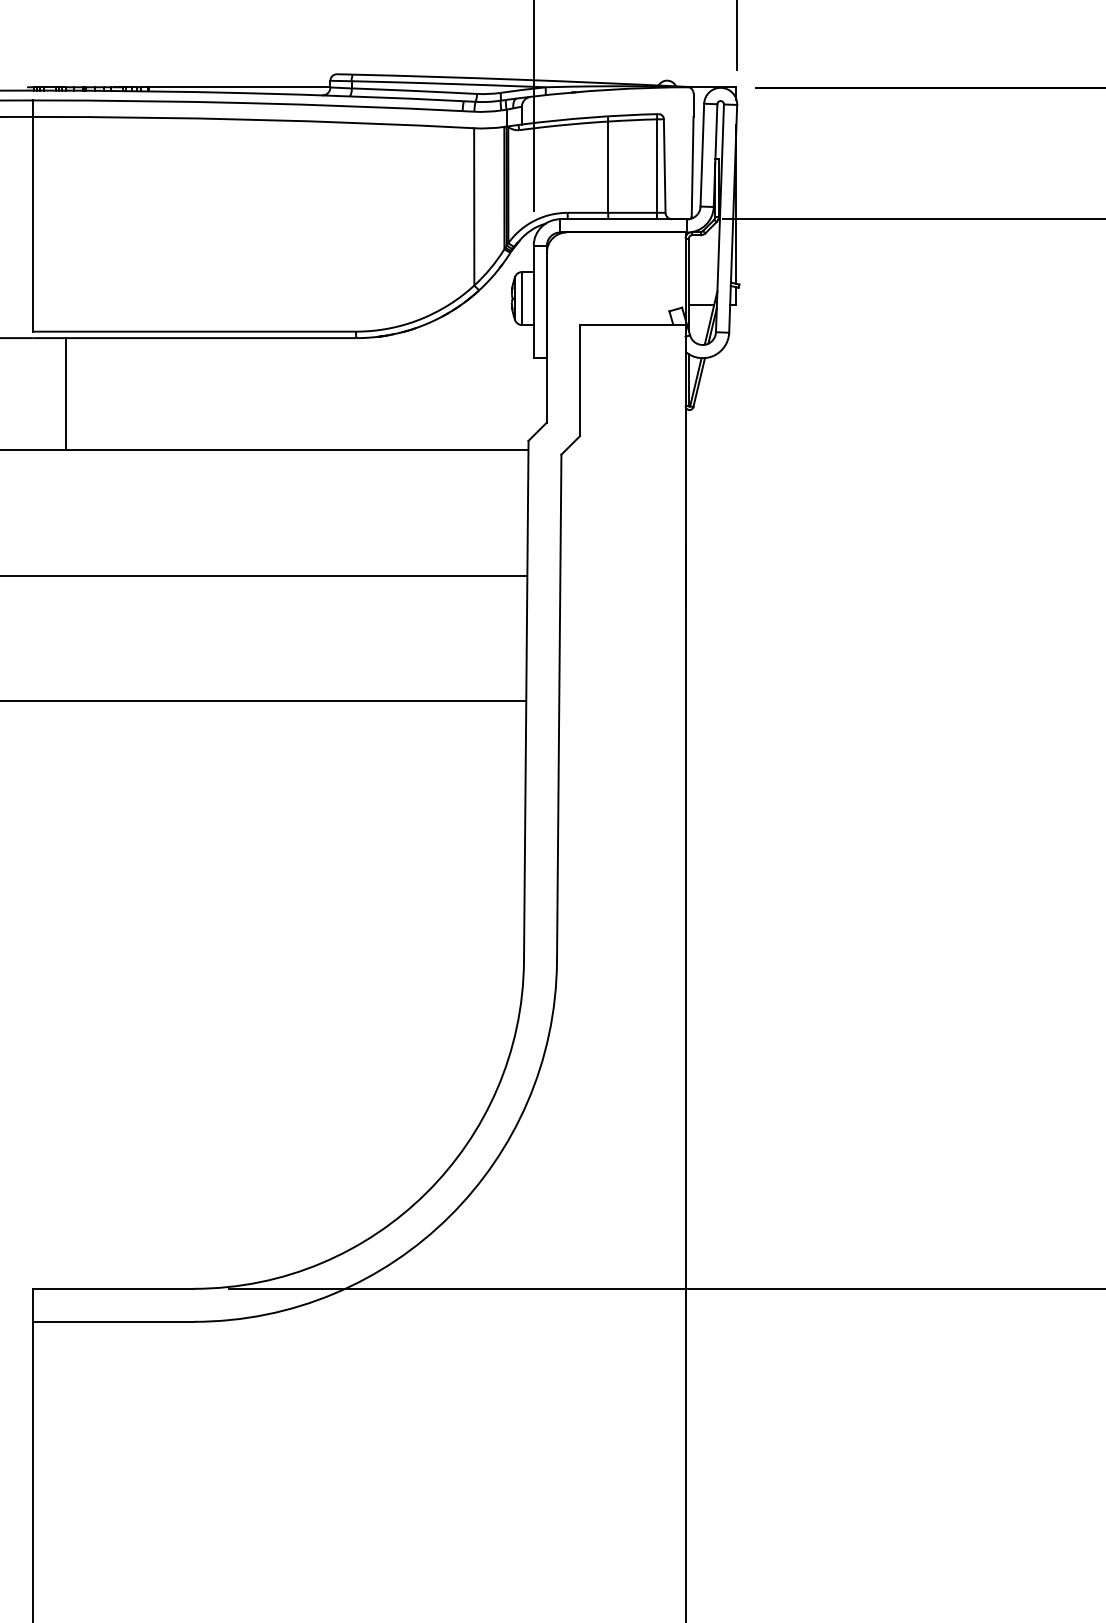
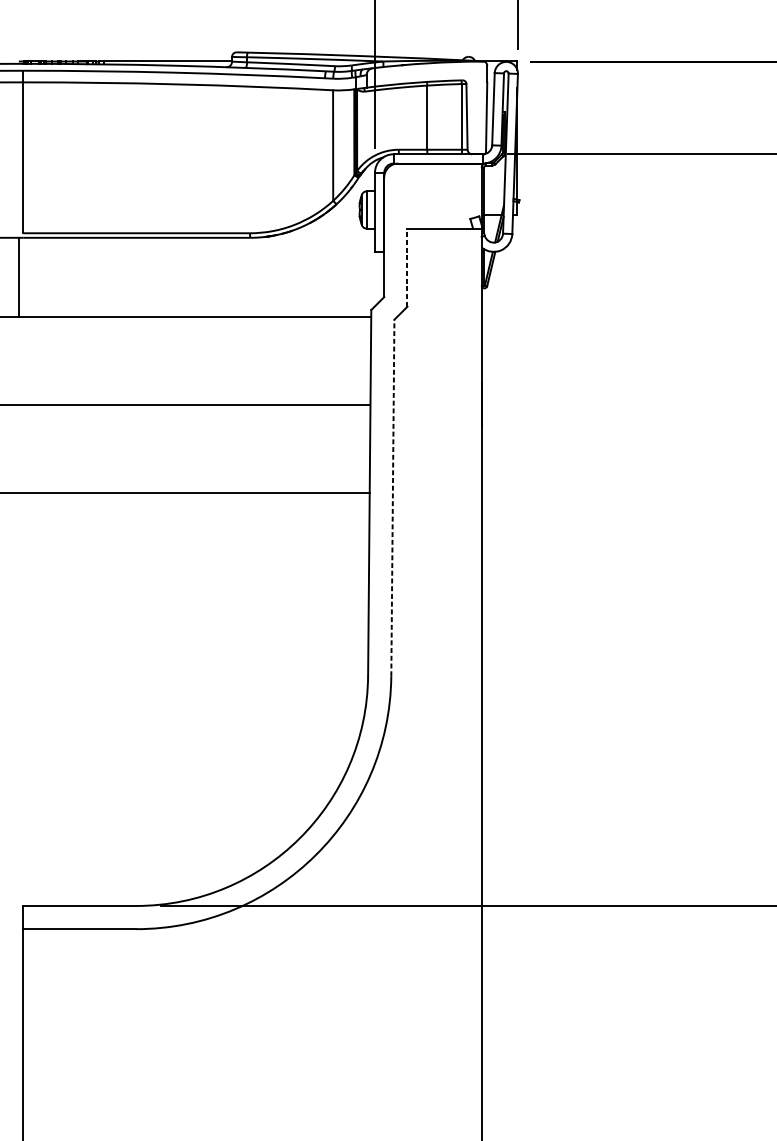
line: (579, 380) -> (407, 267), solid -> dashed
line: (66, 394) -> (19, 277), moved
line: (559, 708) -> (393, 498), solid -> dashed

